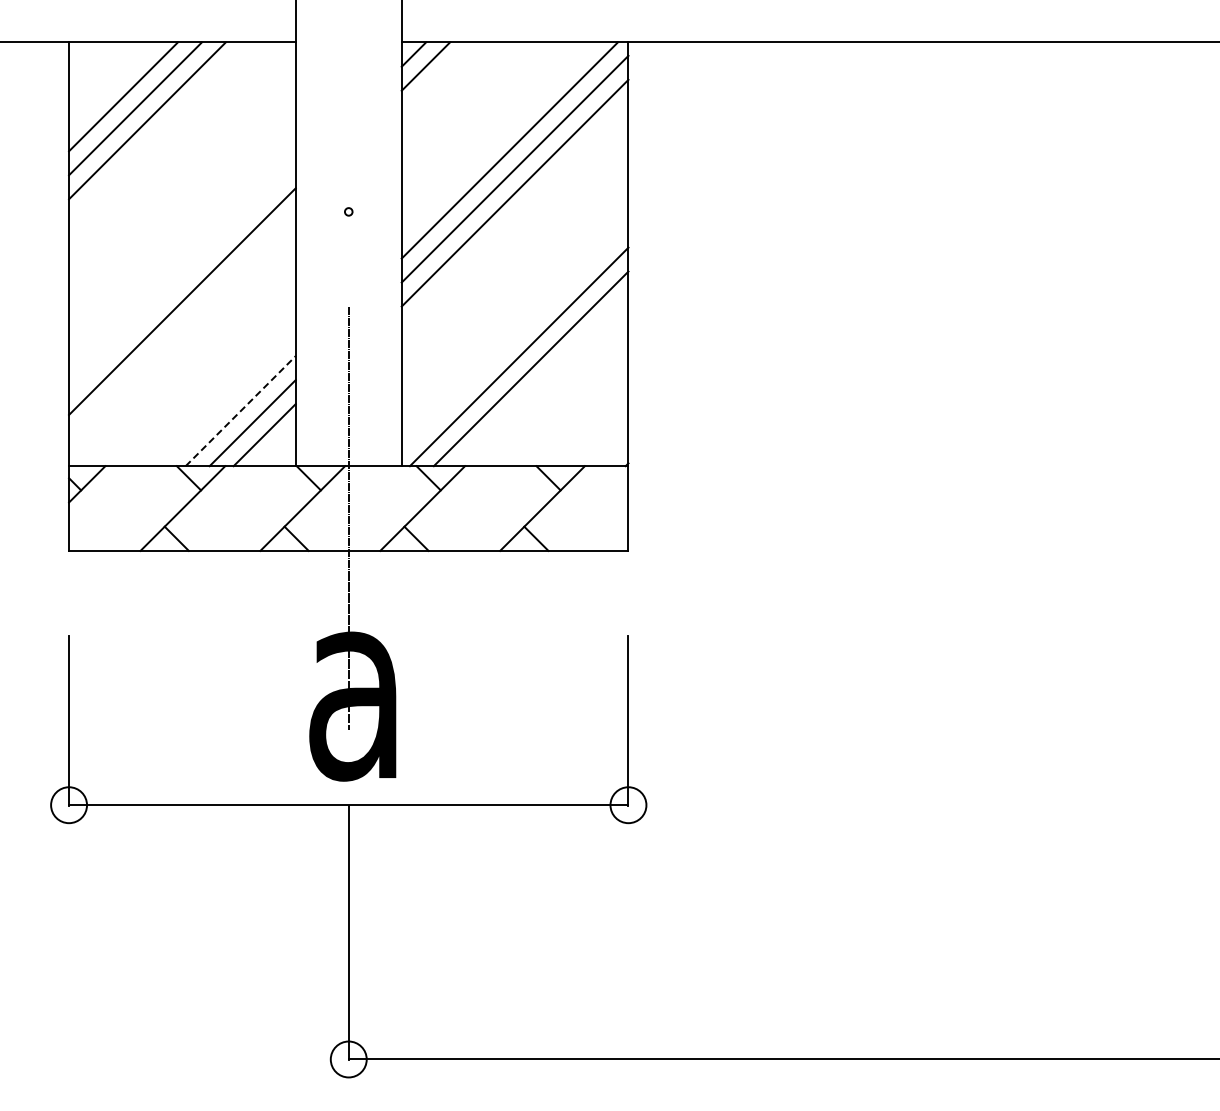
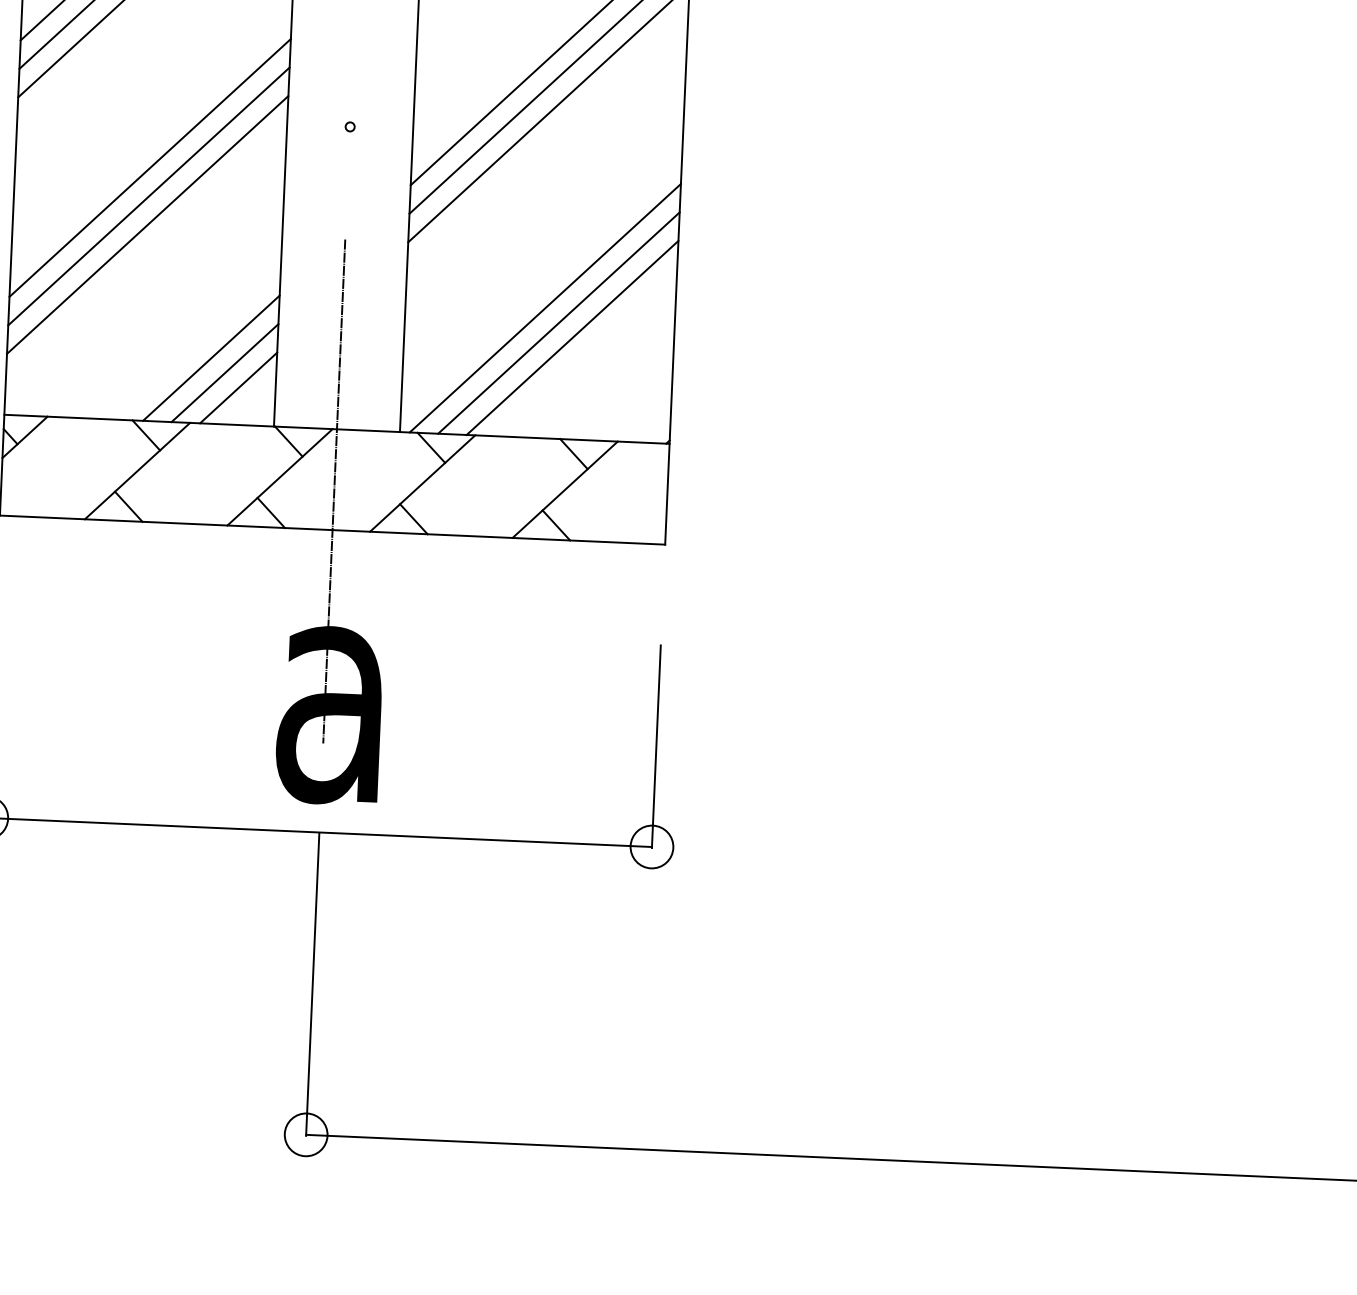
line: (182, 253) -> (150, 167), added
line: (182, 277) -> (149, 196), added
line: (542, 380) -> (571, 337), added
line: (240, 411) -> (211, 358), dashed -> solid

